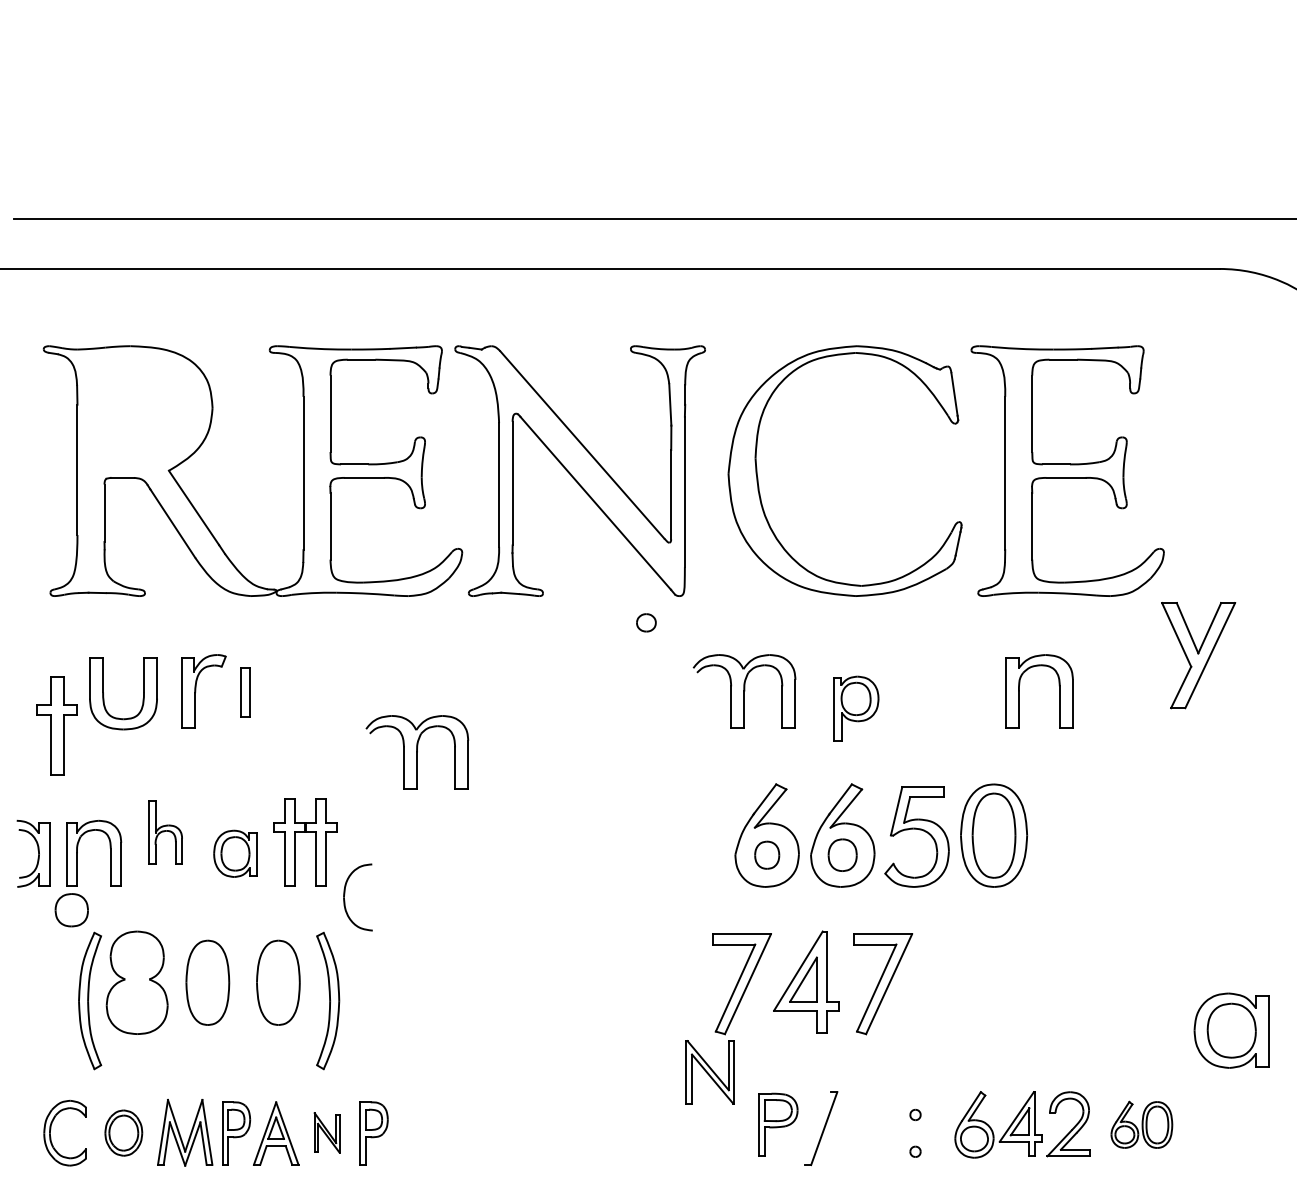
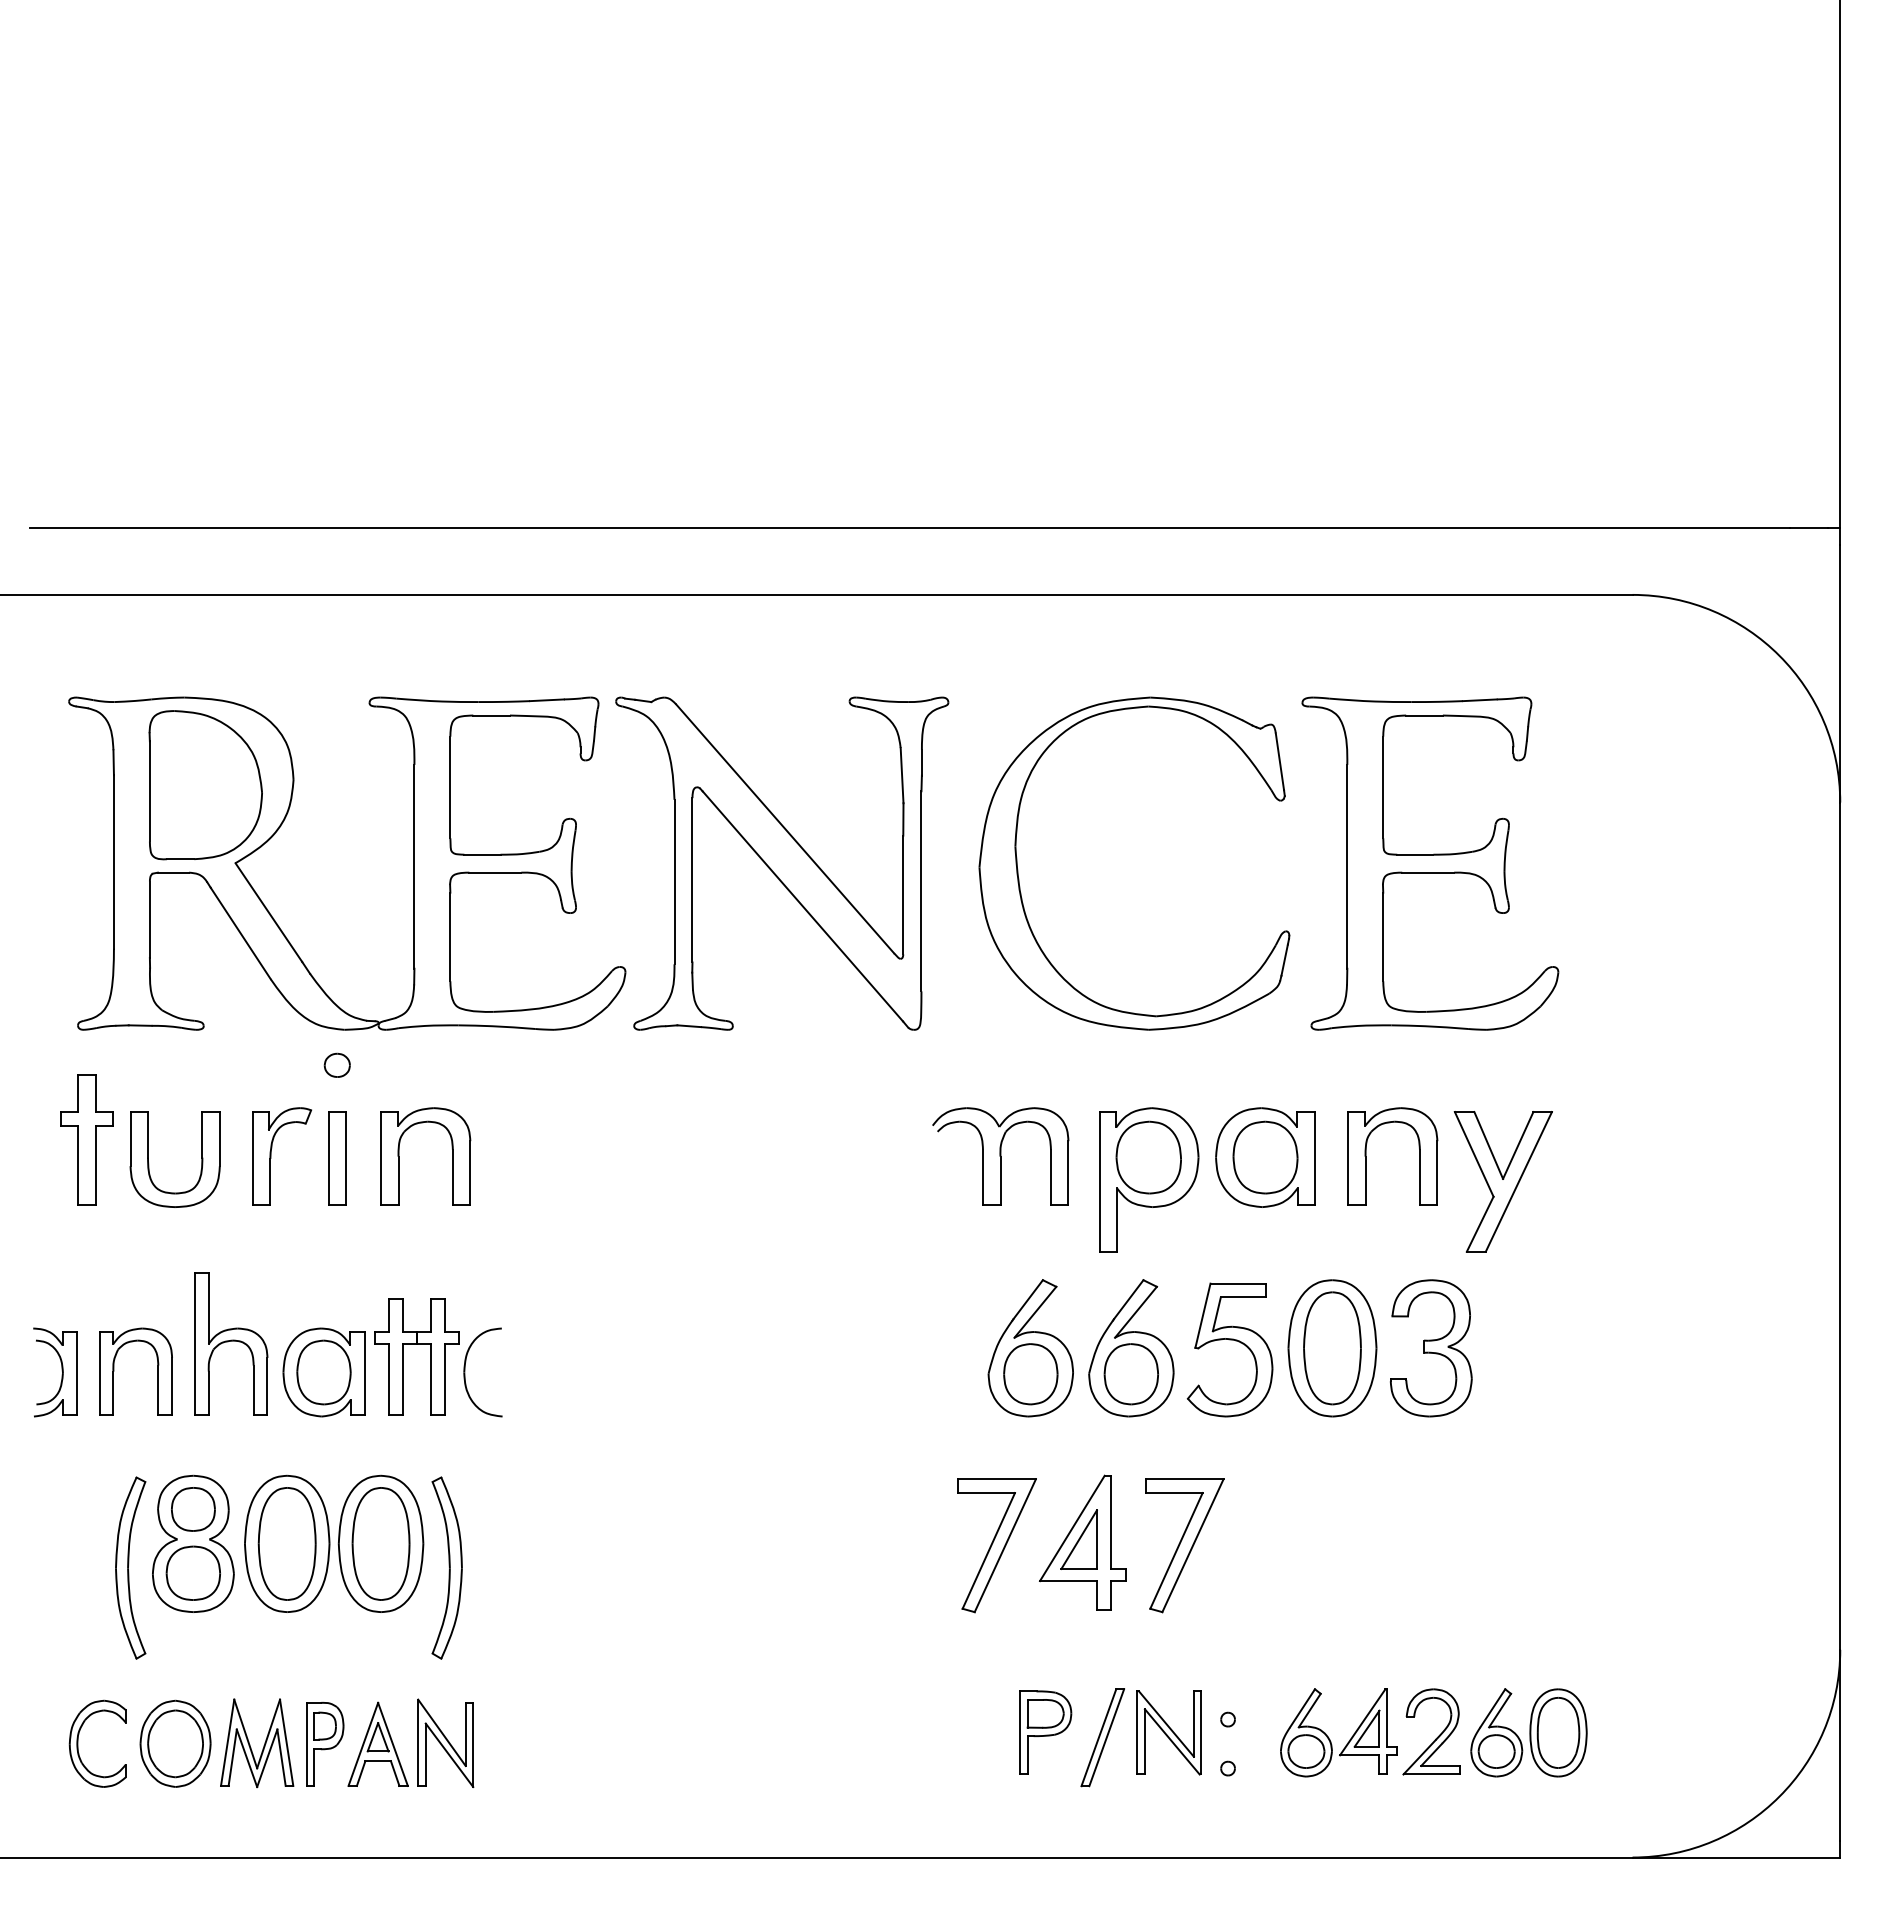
part: (146, 412) -> (205, 785), added
part: (645, 622) -> (336, 1064), moved
part: (1197, 655) -> (1502, 1181), moved
part: (292, 691) -> (399, 1156), added
part: (245, 692) -> (337, 1158), size x1.43
part: (856, 708) -> (1149, 1179), size x1.67
part: (56, 725) -> (86, 1139), moved
part: (417, 752) -> (565, 1237), removed
part: (165, 832) -> (231, 1343), size x1.67
part: (1068, 835) -> (1431, 1348), added
part: (235, 853) -> (323, 1372), size x1.43
part: (766, 855) -> (1030, 1374), size x1.67
part: (842, 855) -> (1130, 1374), size x1.43
part: (344, 897) -> (465, 1372), moved
part: (71, 910) -> (193, 1509), moved
part: (243, 982) -> (334, 1543), added
part: (136, 1004) -> (192, 1572), added
part: (1231, 1030) -> (1265, 1157), moved
part: (709, 1072) -> (1168, 1732), moved
part: (1141, 1124) -> (1528, 1732), size x1.43
line: (818, 1128) -> (1098, 1737), added
part: (123, 1132) -> (175, 1743), size x1.43
part: (326, 1132) -> (445, 1743), size x1.67
part: (374, 1133) -> (508, 1744), removed

